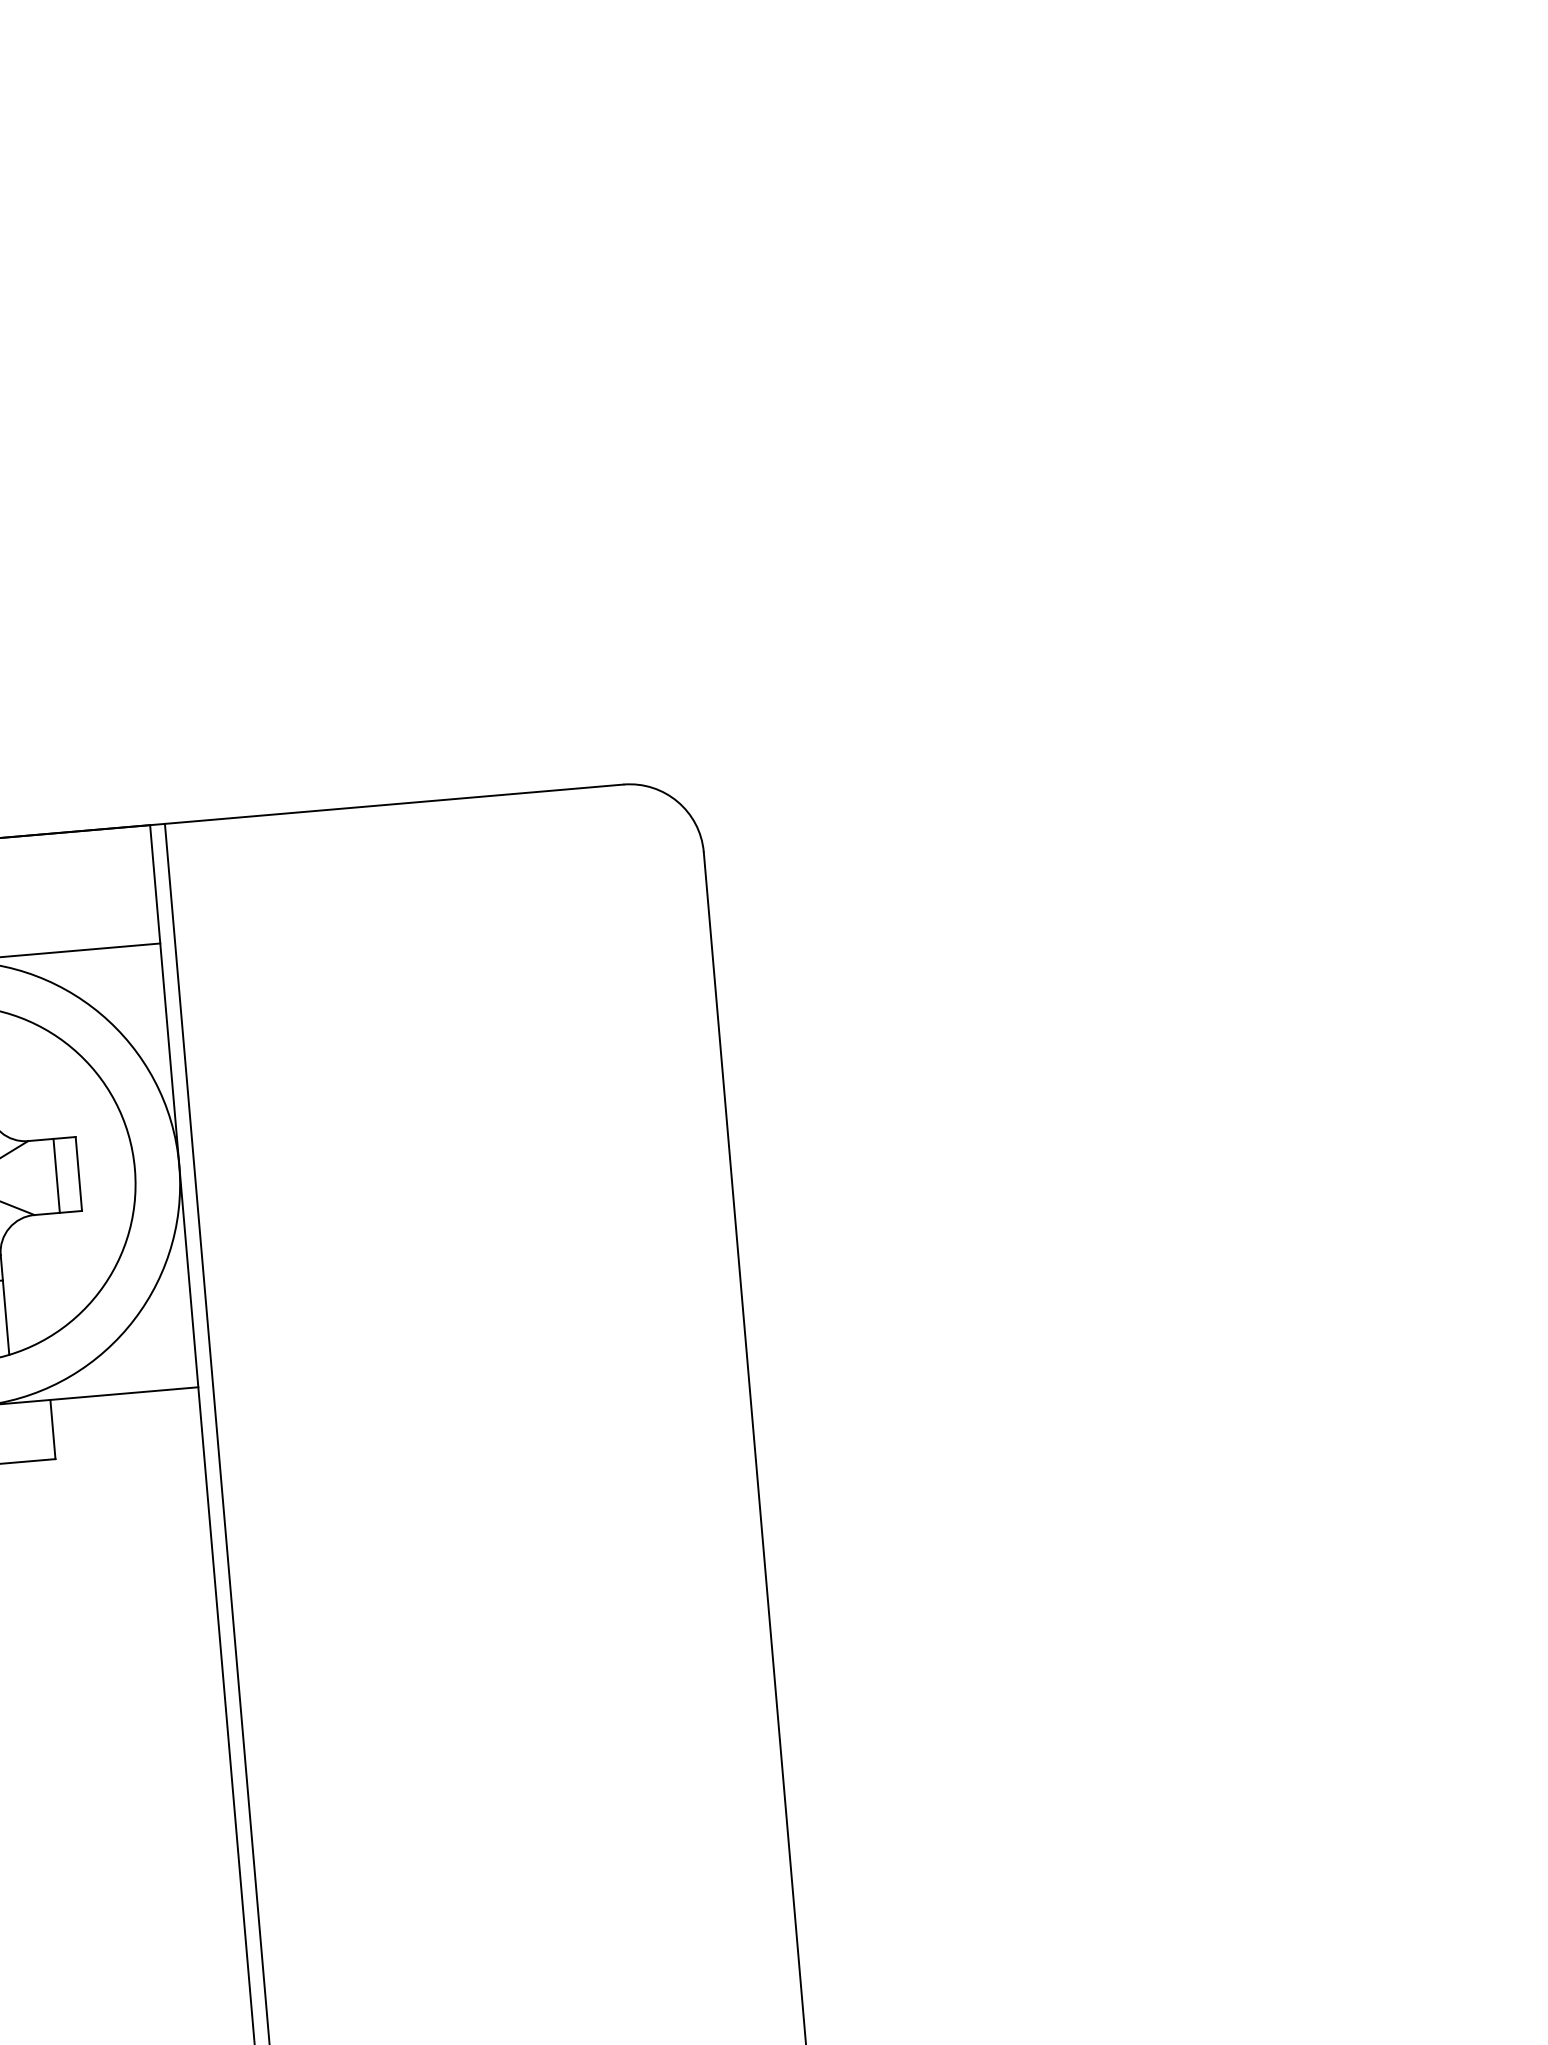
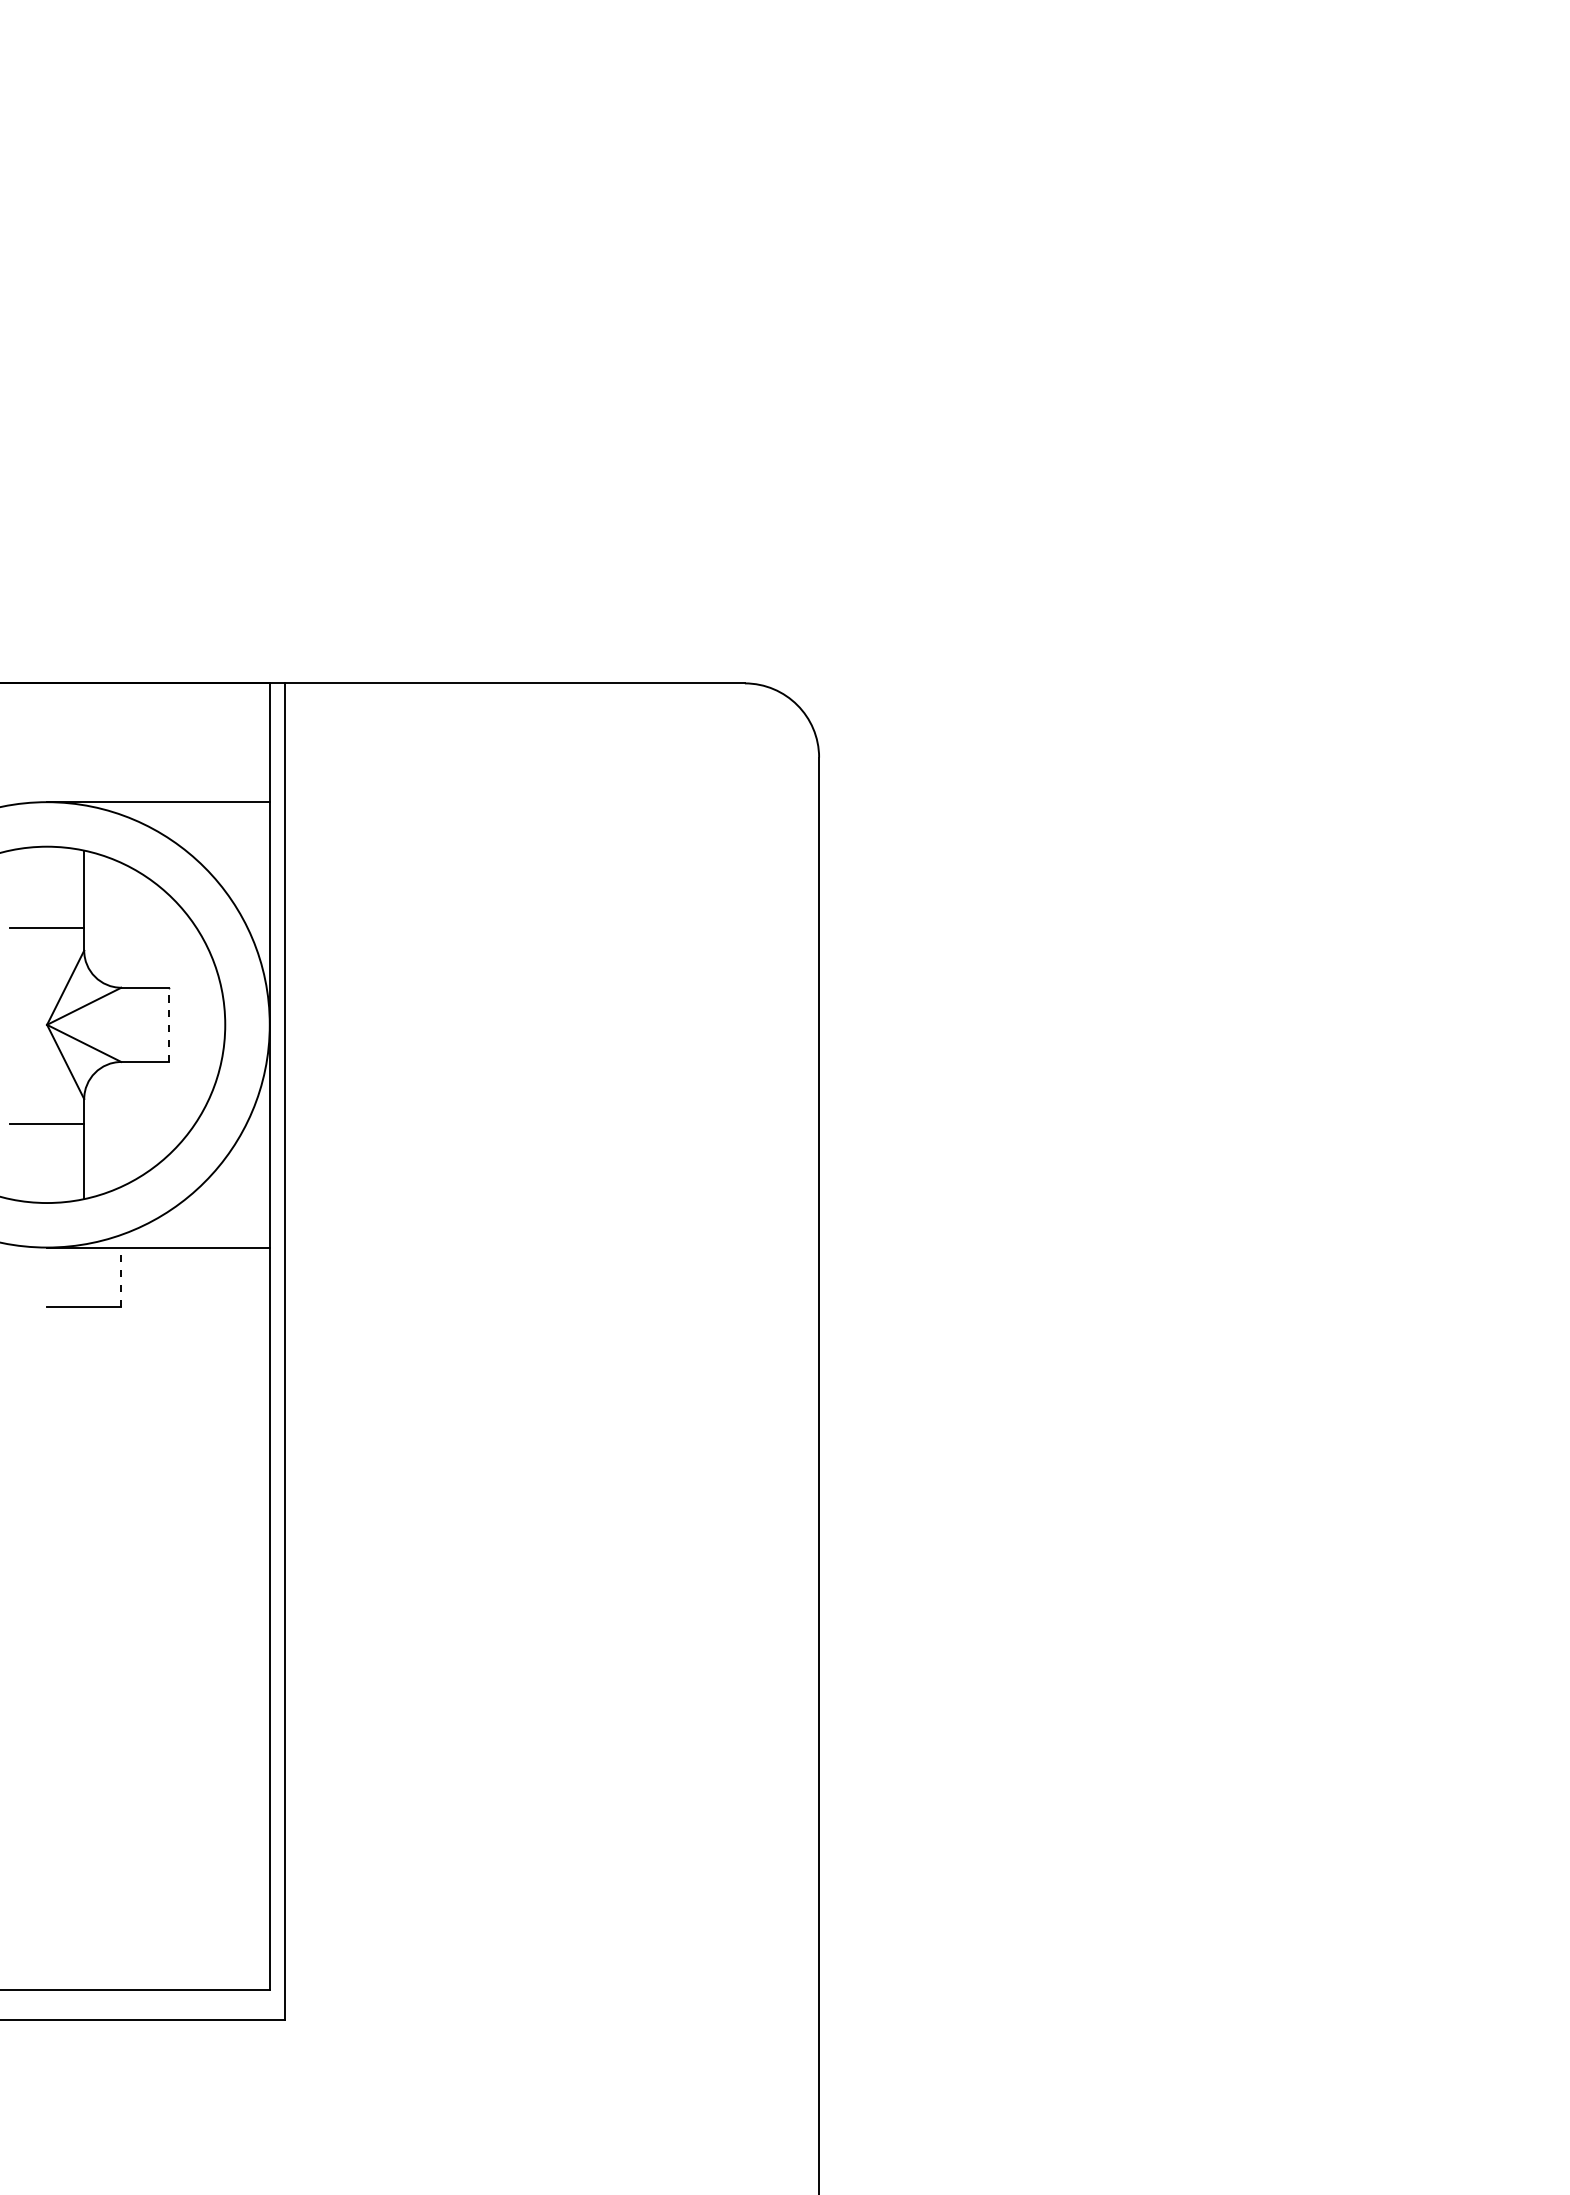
line: (78, 1173) -> (168, 1024), solid -> dashed
line: (56, 1175) -> (146, 1024), removed
line: (53, 1429) -> (121, 1277), solid -> dashed

